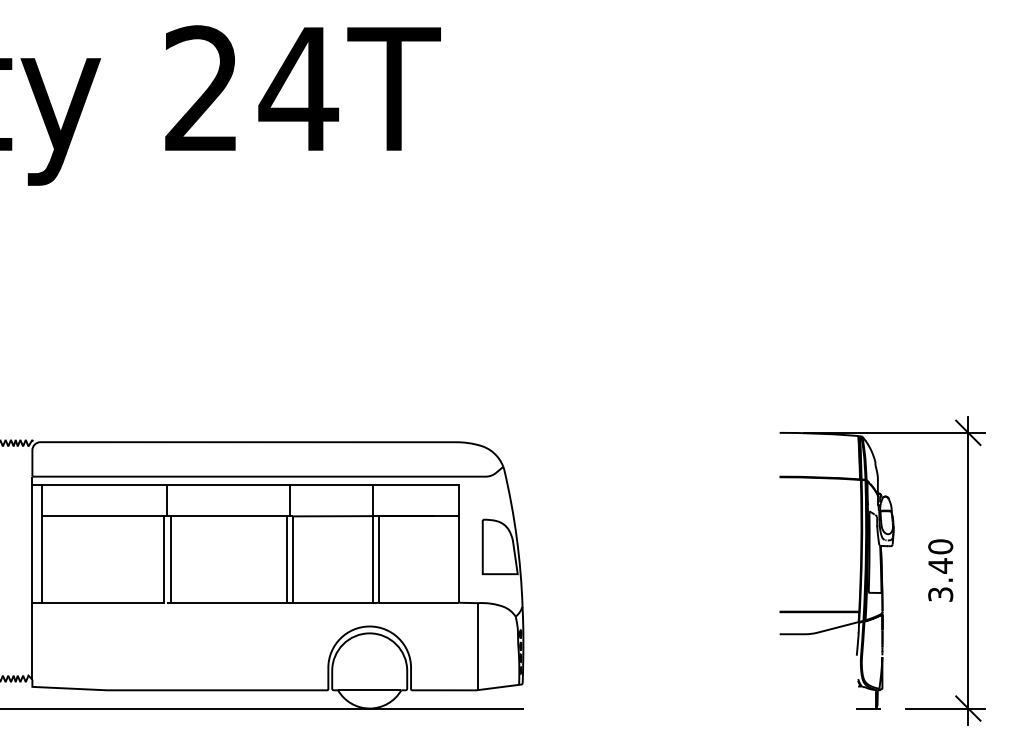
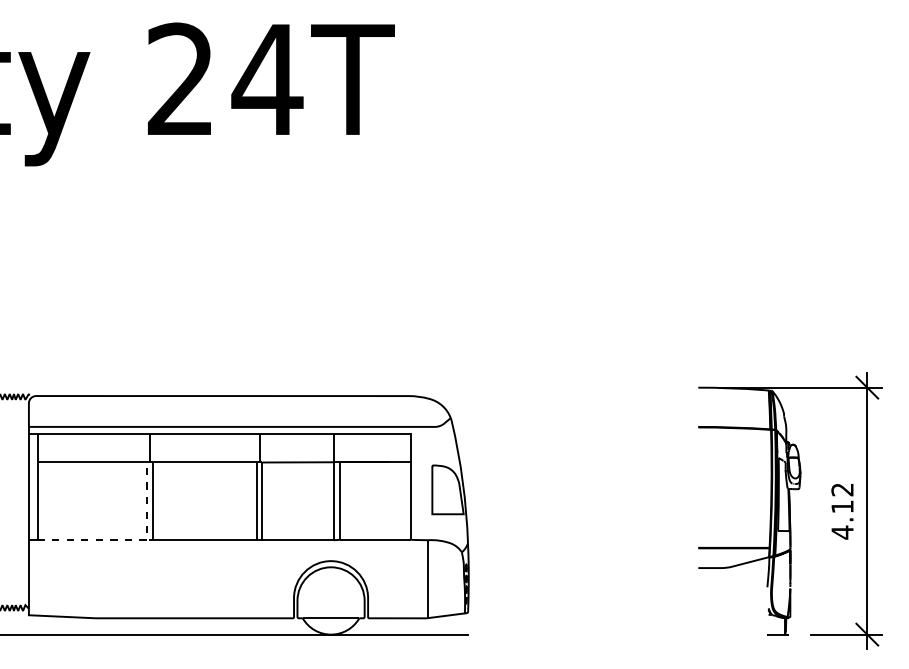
text: (940, 570) -> (842, 510), 3.40 -> 4.12
line: (147, 603) -> (132, 540), solid -> dashed

